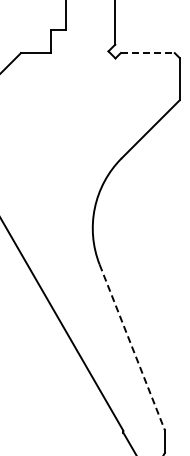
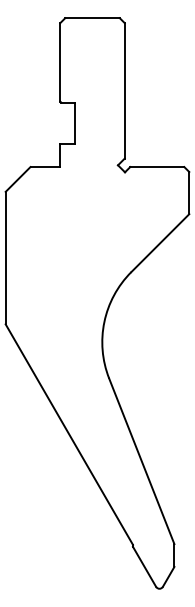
line: (147, 53) -> (157, 167), dashed -> solid
line: (131, 347) -> (141, 461), dashed -> solid

